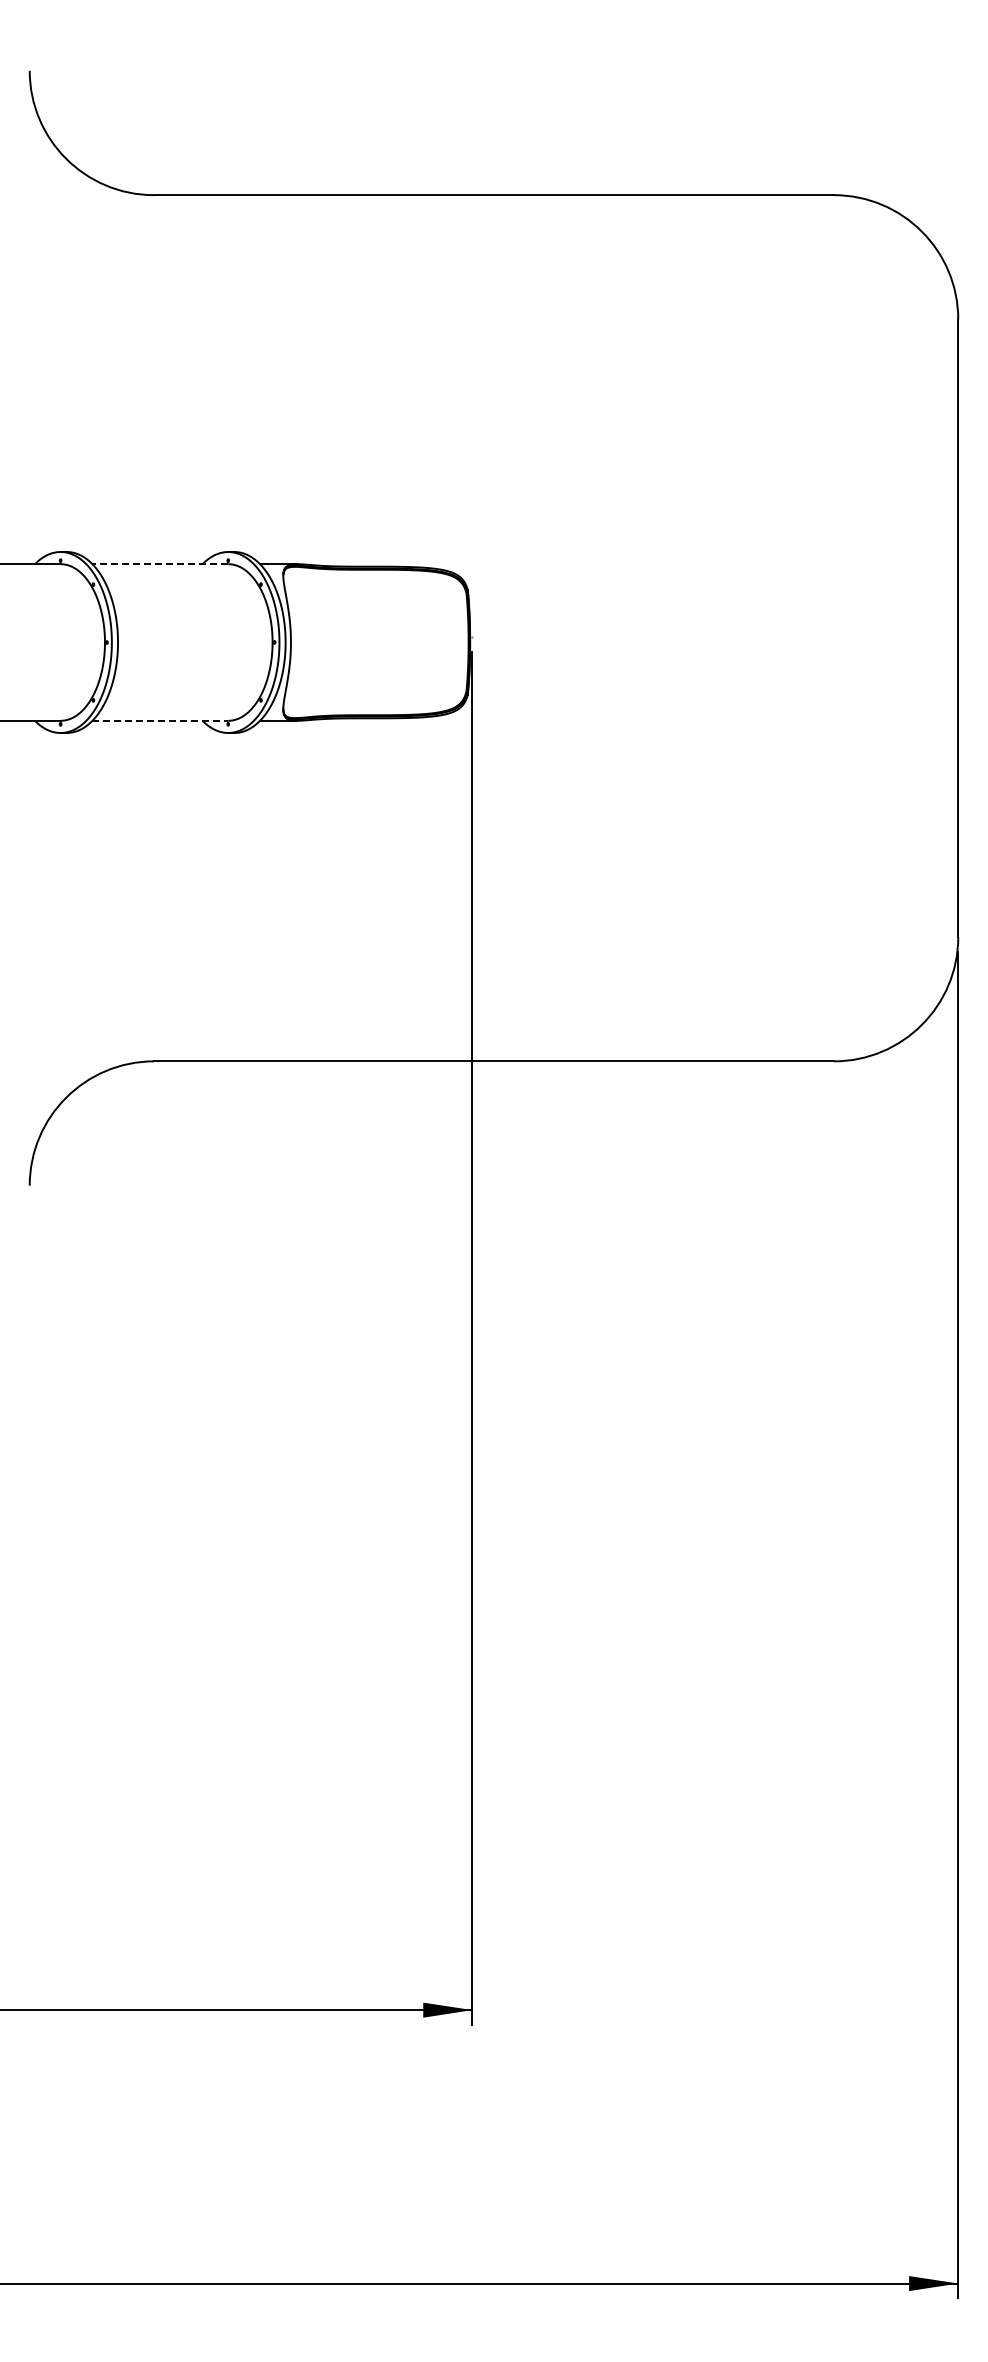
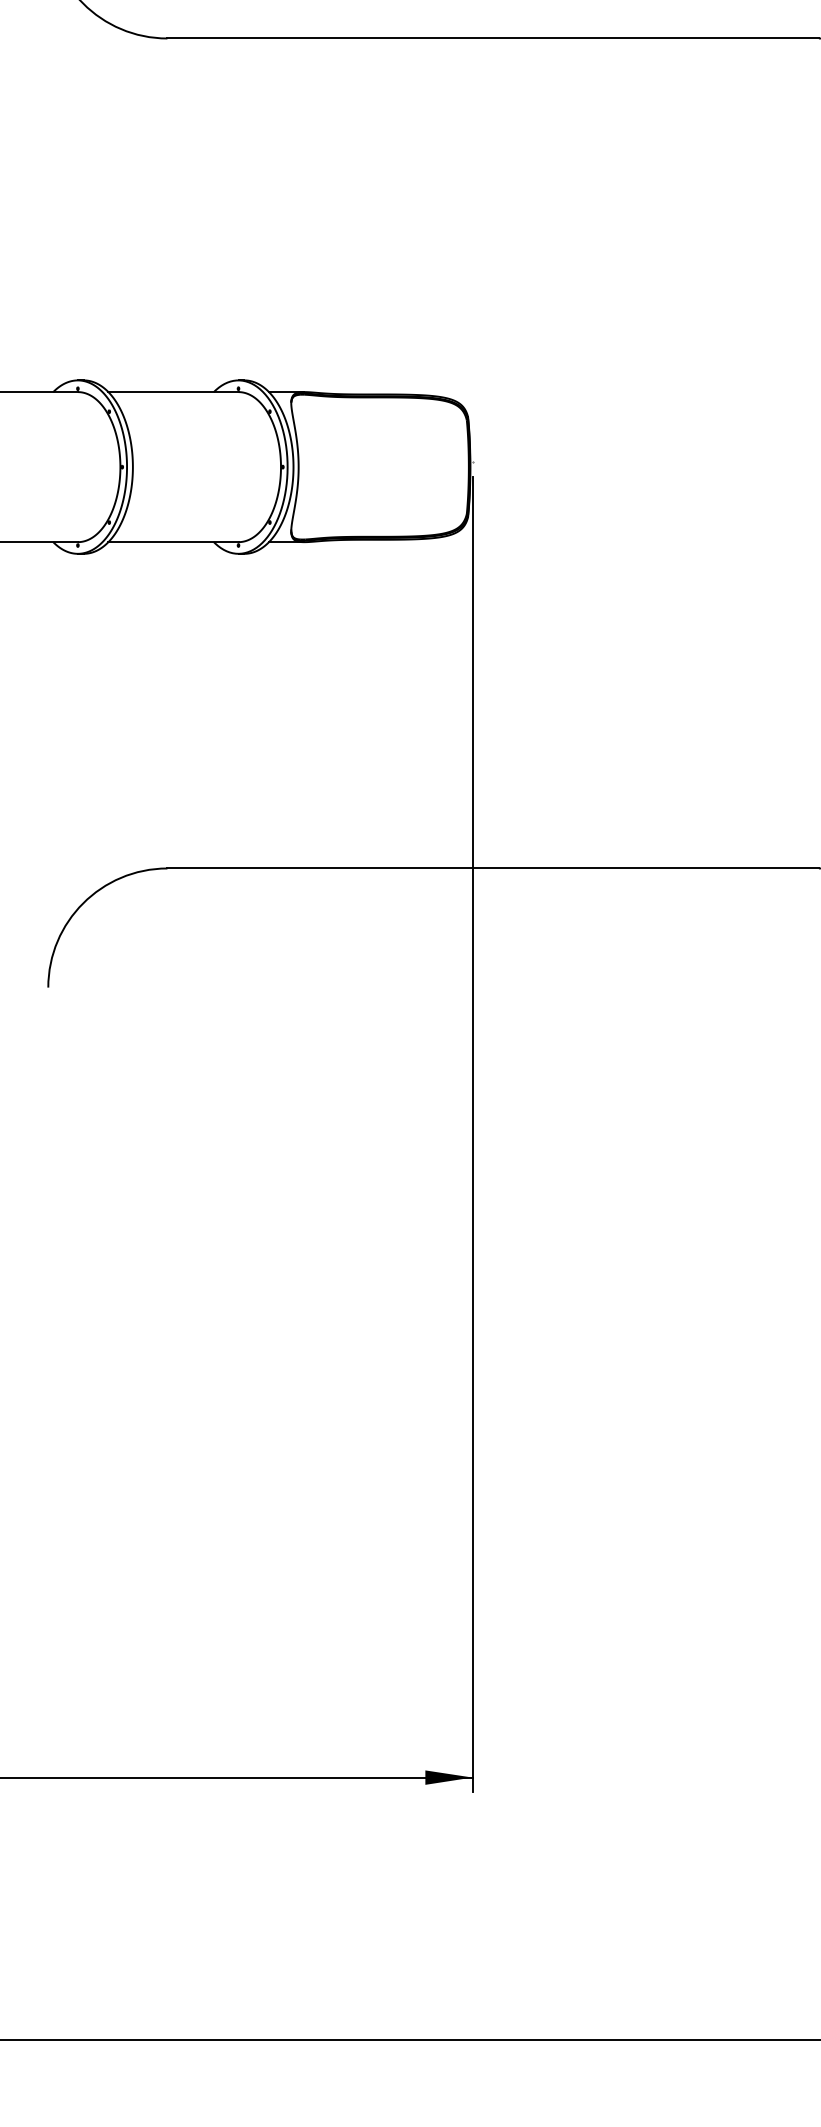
line: (160, 564) -> (173, 392), dashed -> solid
line: (160, 720) -> (173, 541), dashed -> solid

